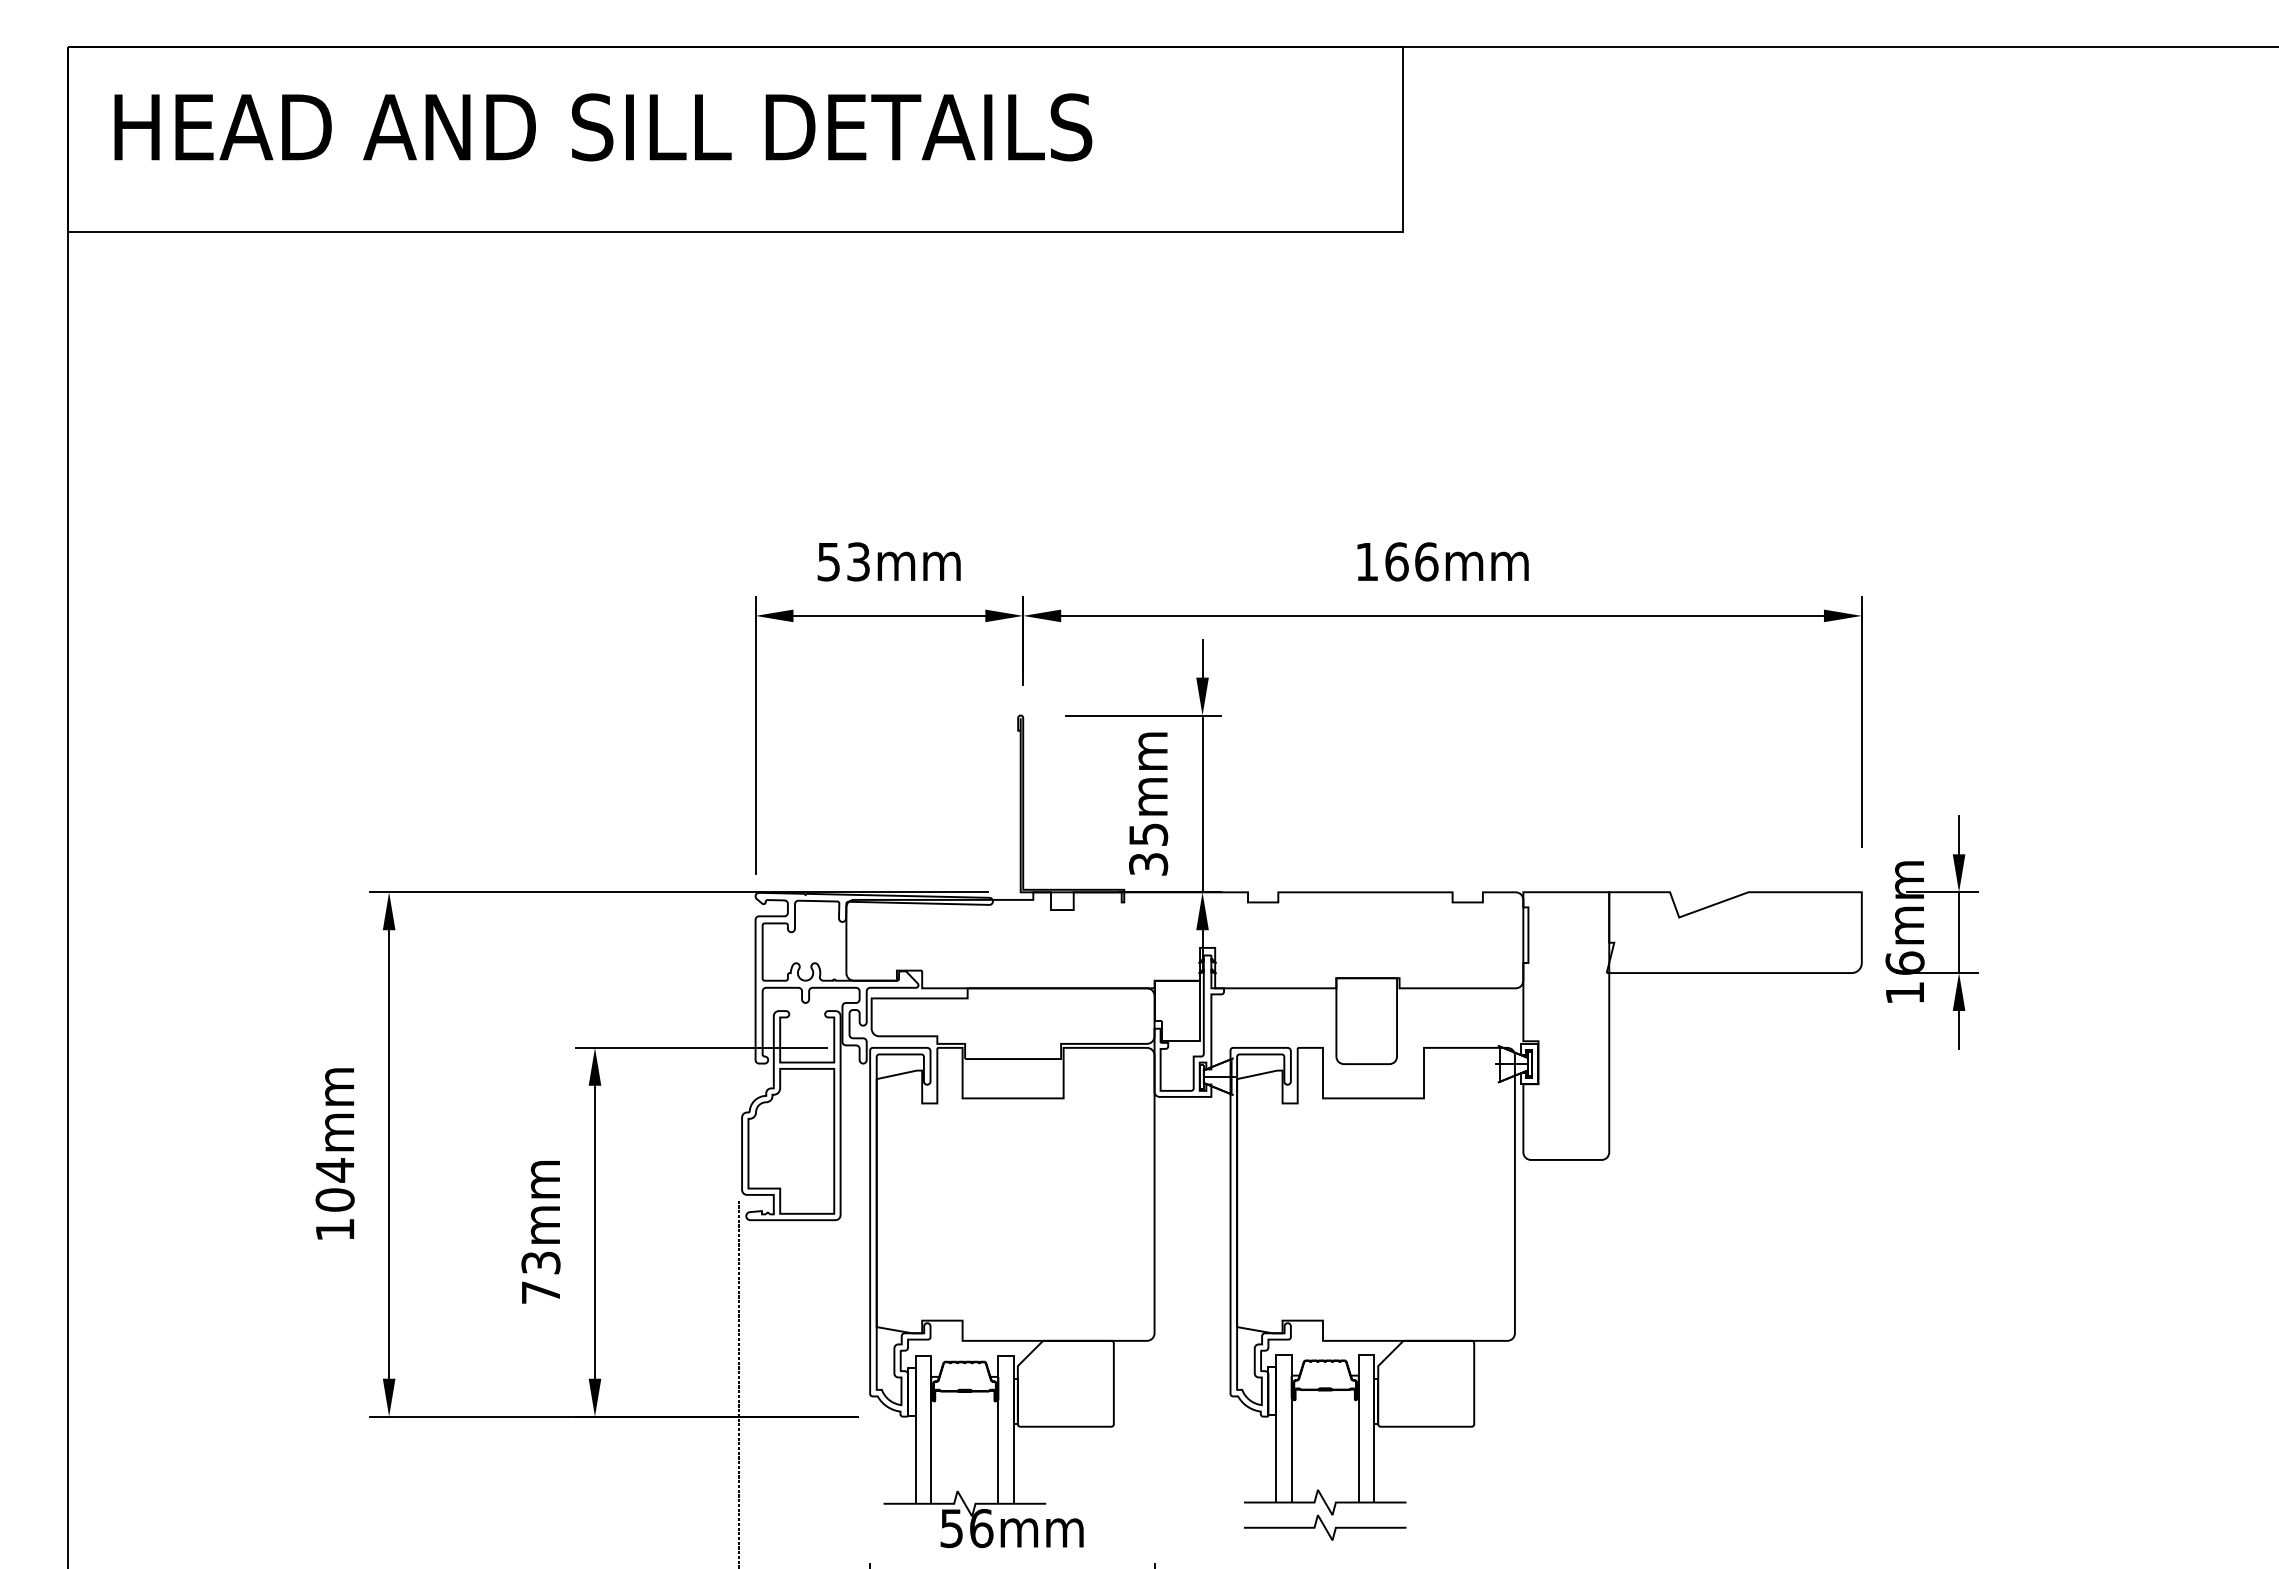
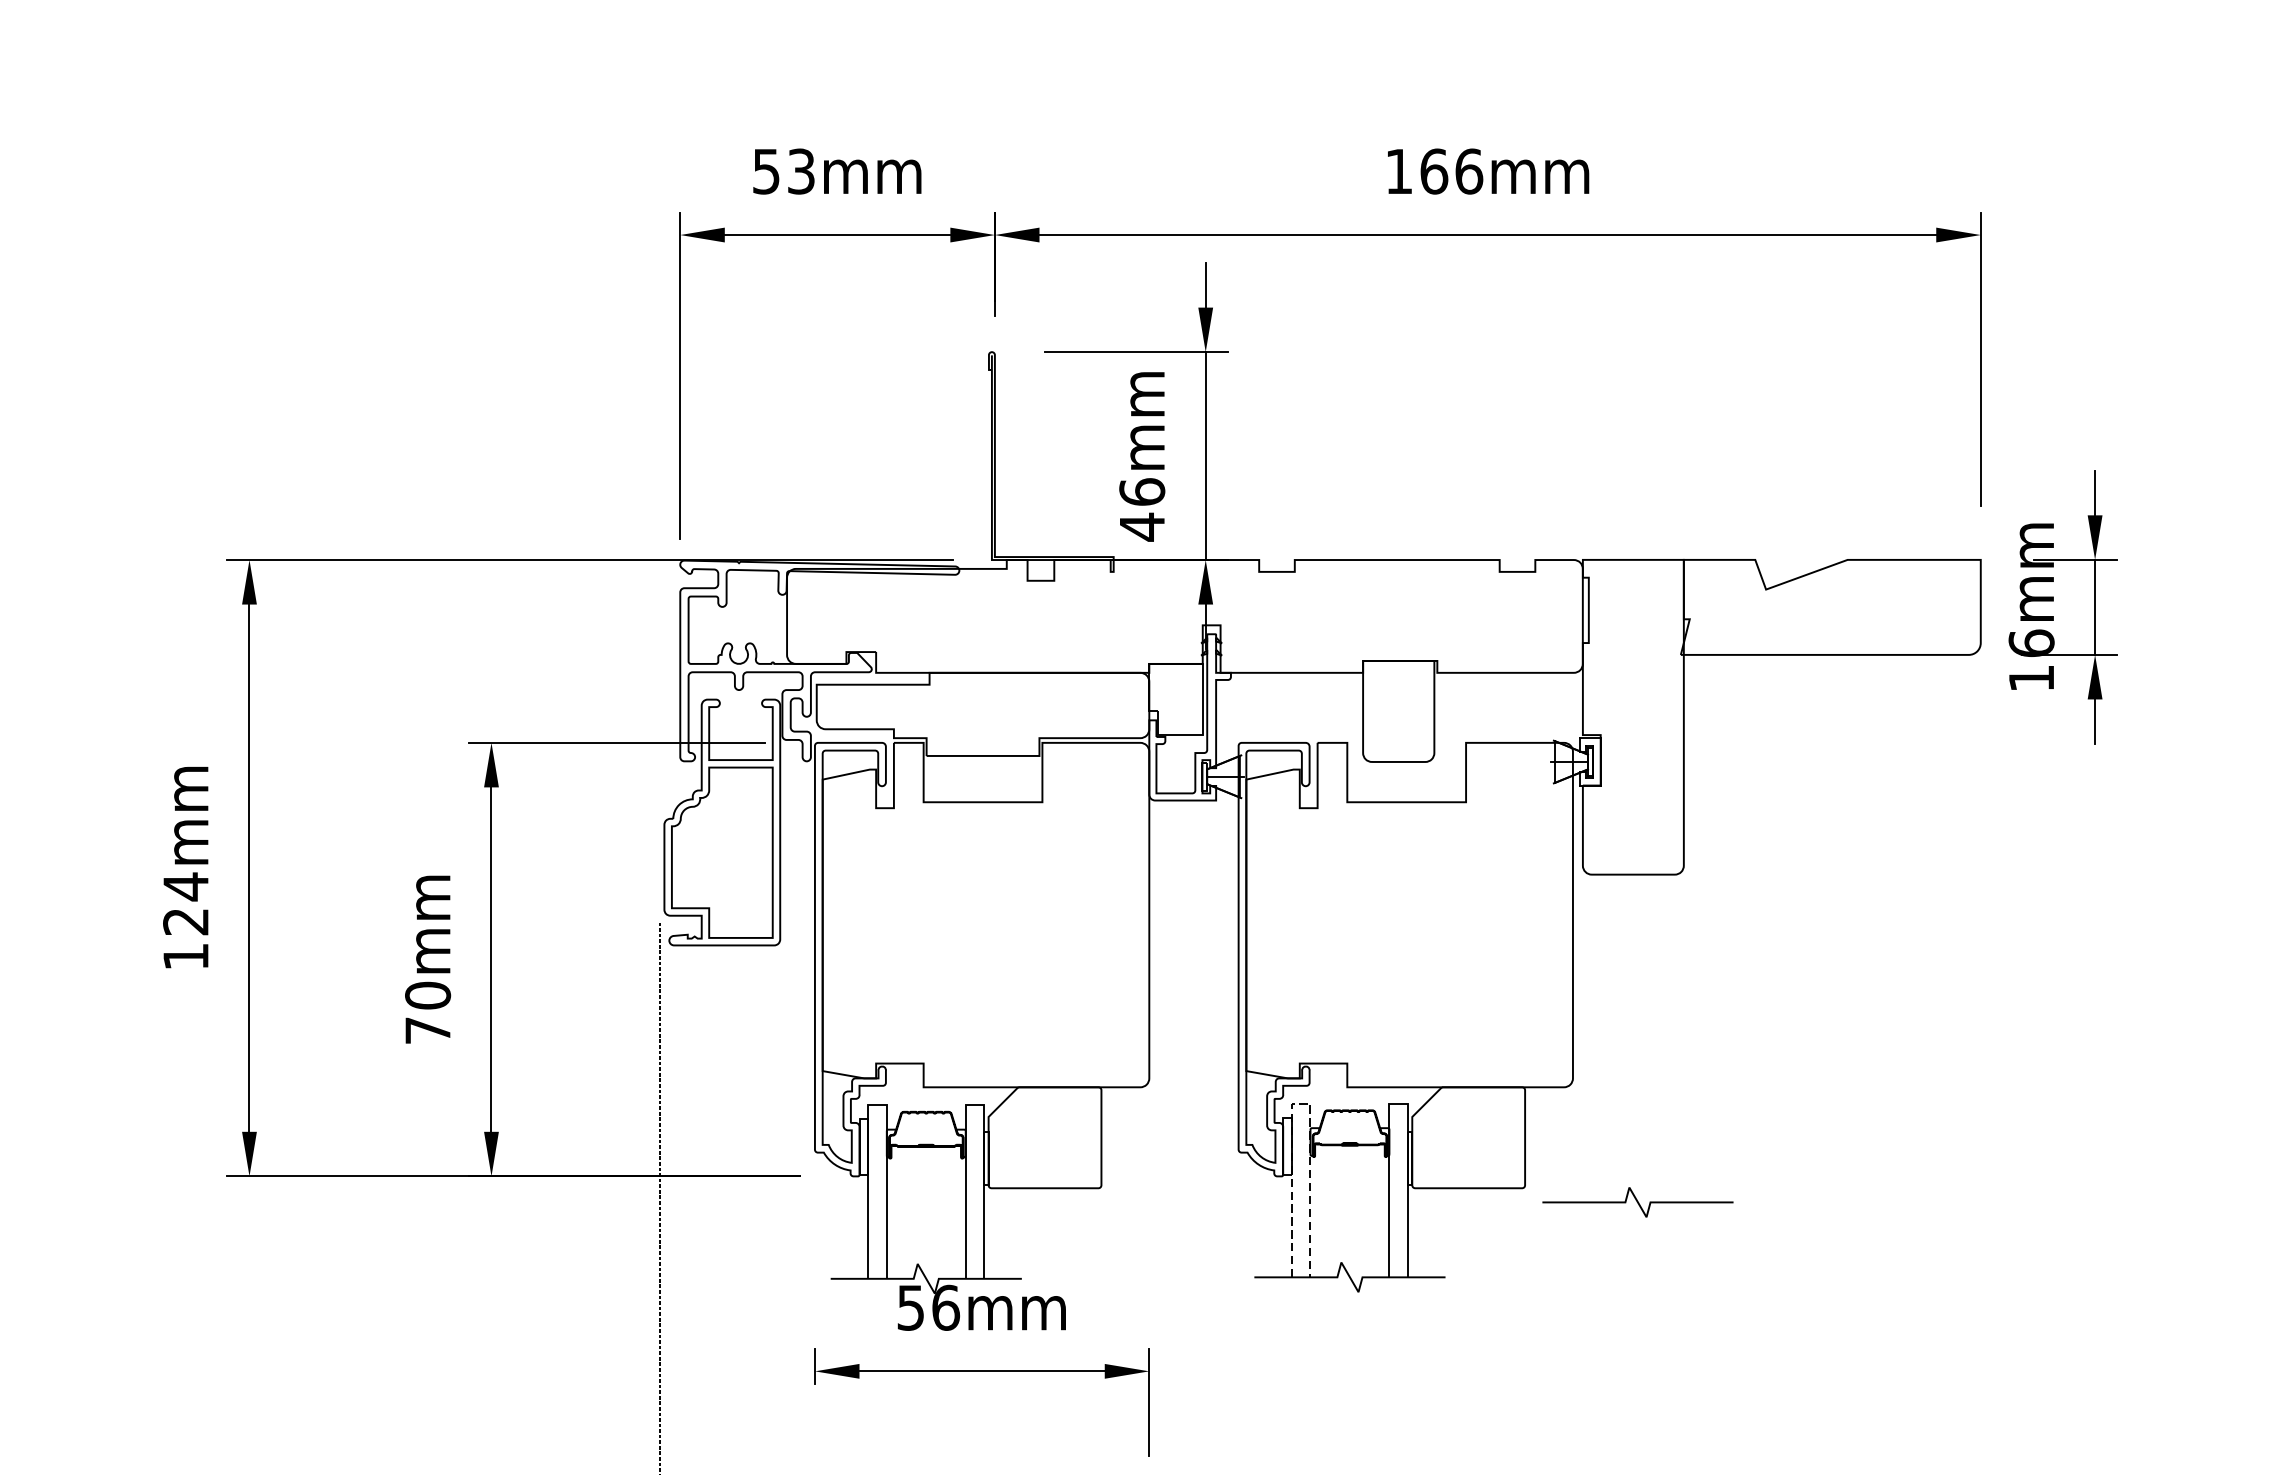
text: (1148, 849) -> (1142, 509), 35mm -> 46mm
text: (334, 1199) -> (185, 921), 104mm -> 124mm
text: (540, 1262) -> (427, 995), 73mm -> 70mm
line: (1283, 1354) -> (1300, 1103), solid -> dashed
curve: (1325, 1527) -> (1638, 1202), moved

